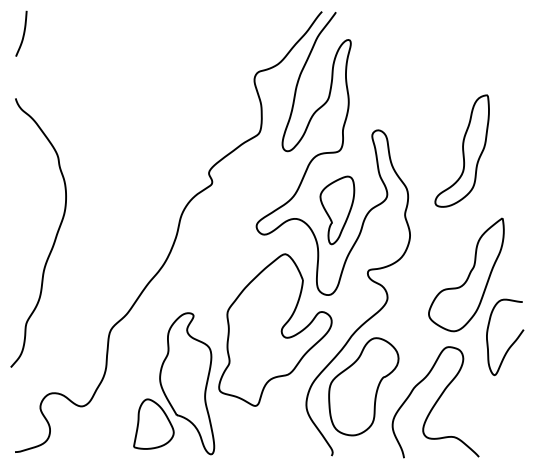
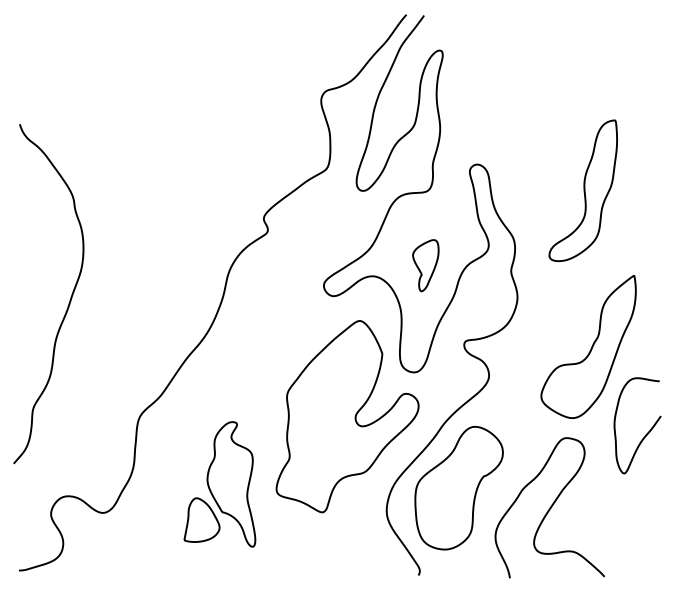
curve: (23, 33) -> (29, 42), removed
part: (337, 210) -> (425, 265), size x0.6
part: (174, 383) -> (220, 484), size x0.7

